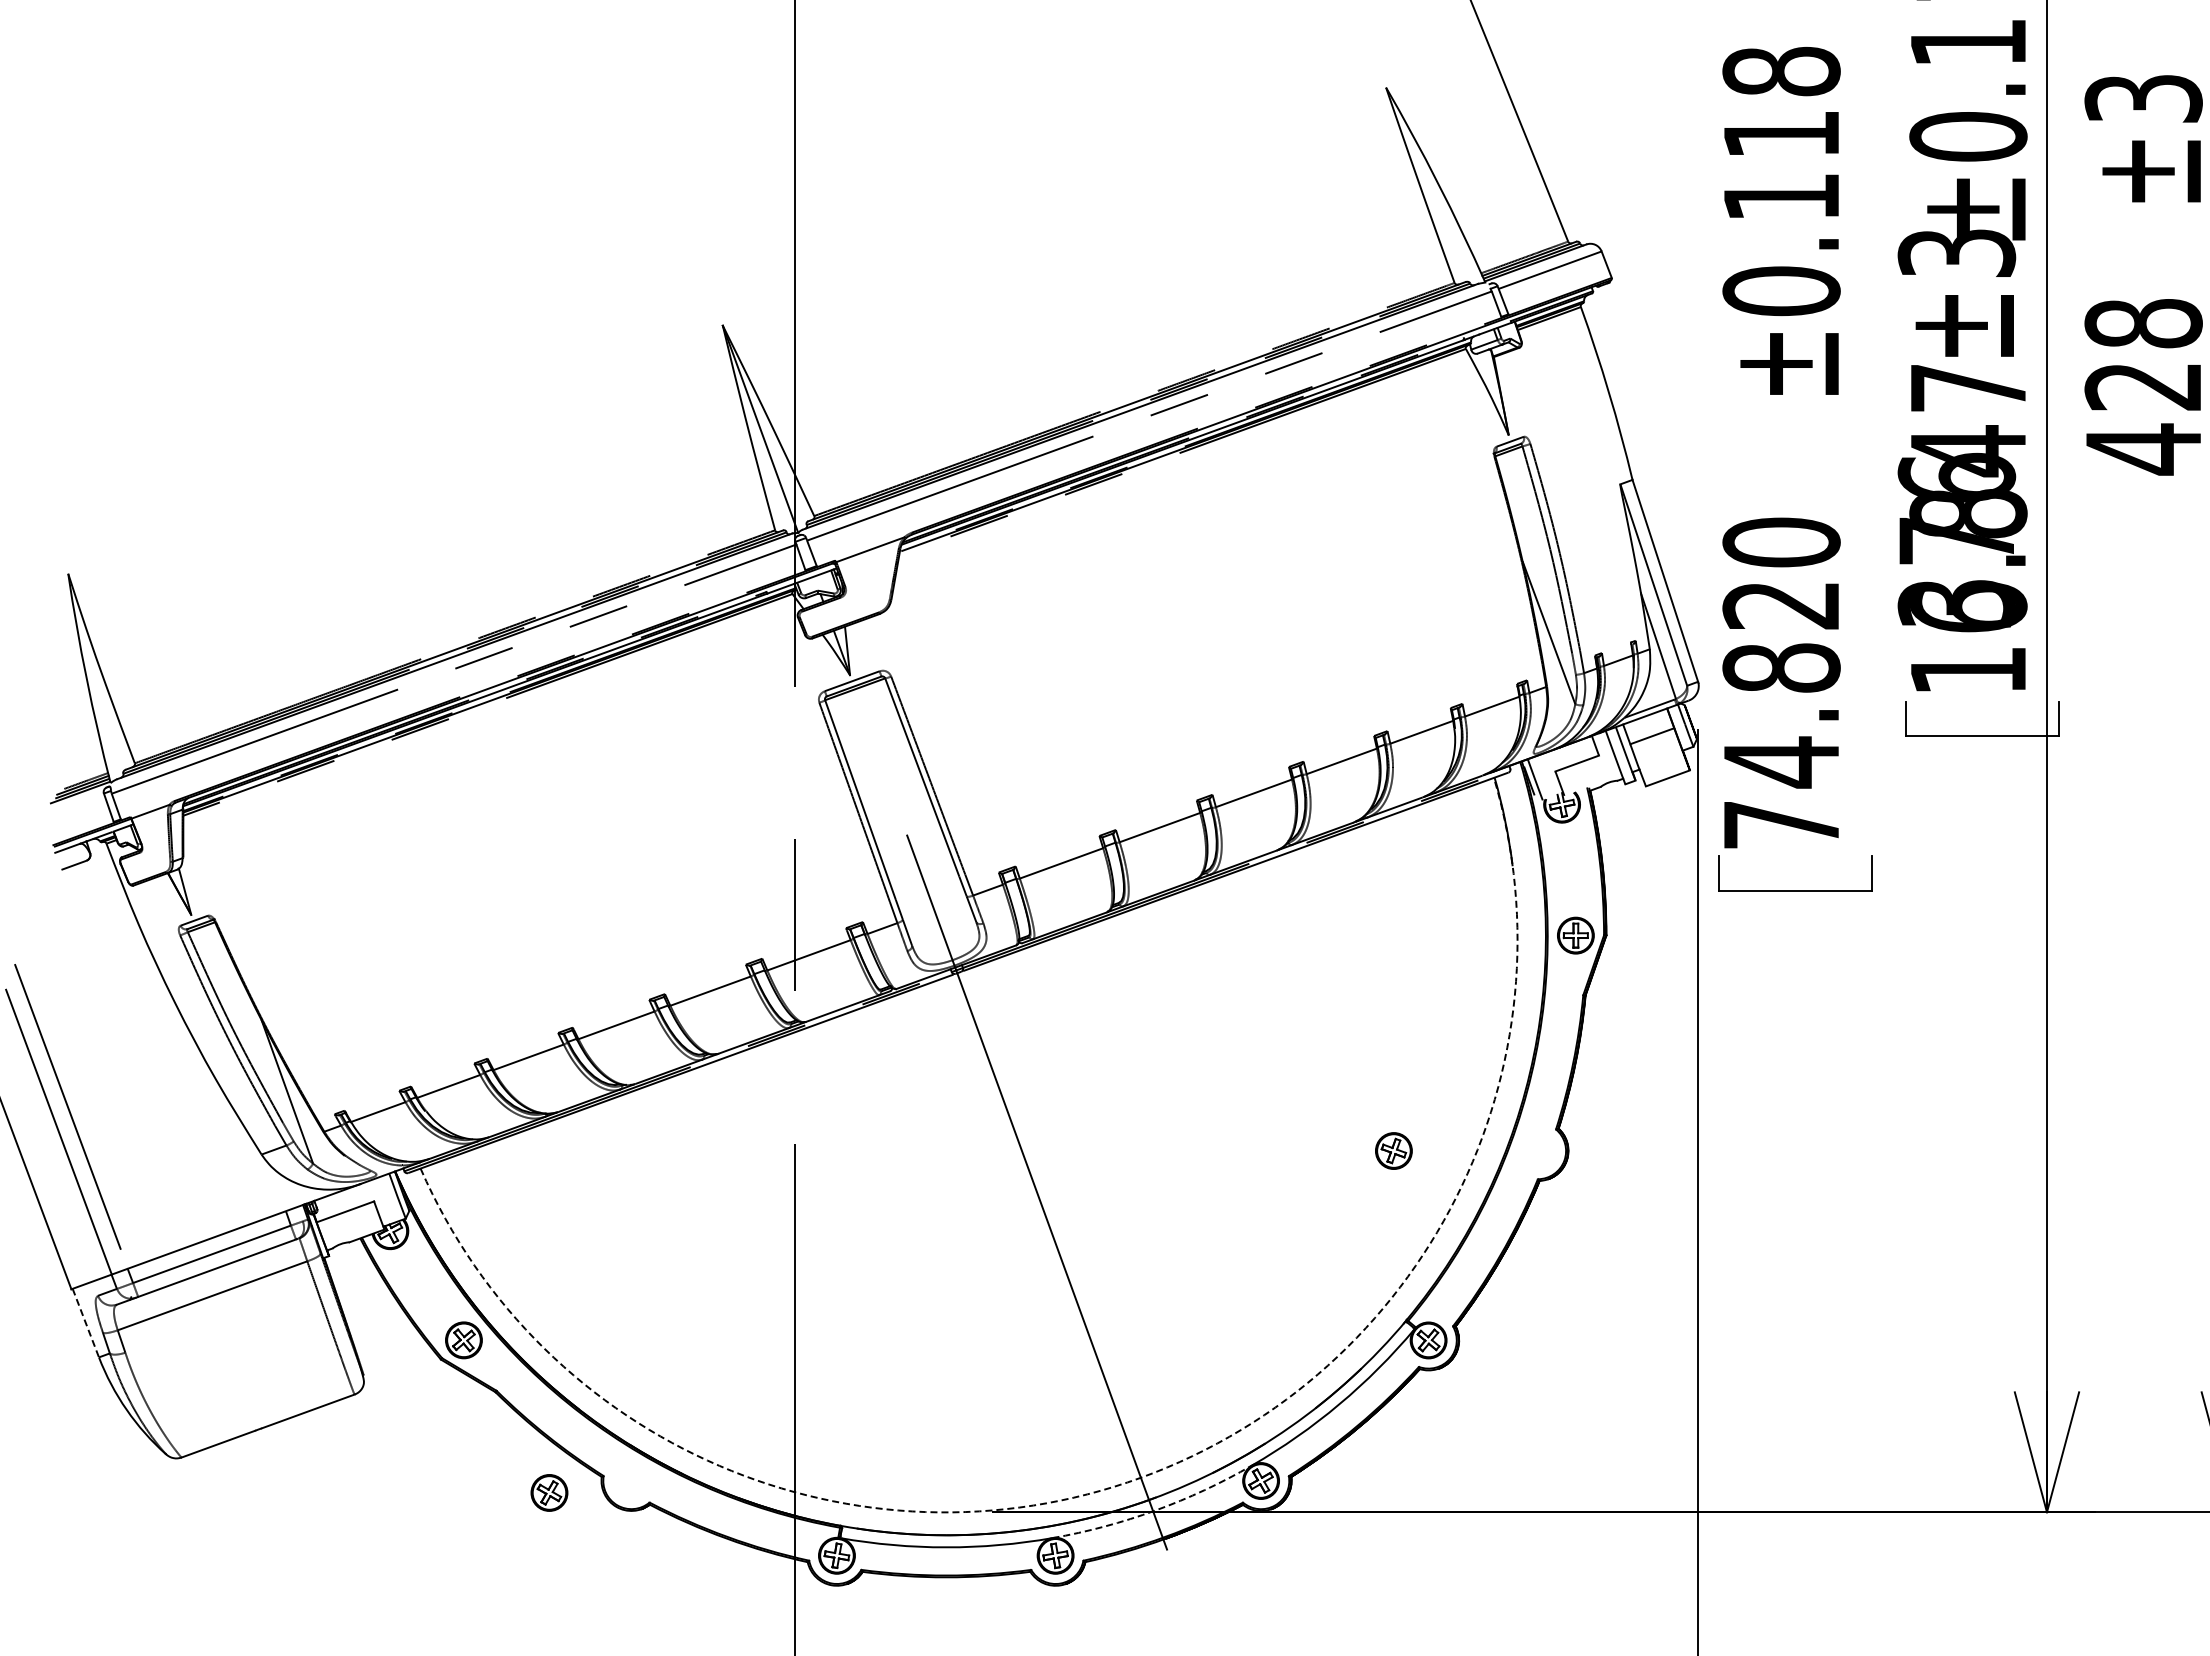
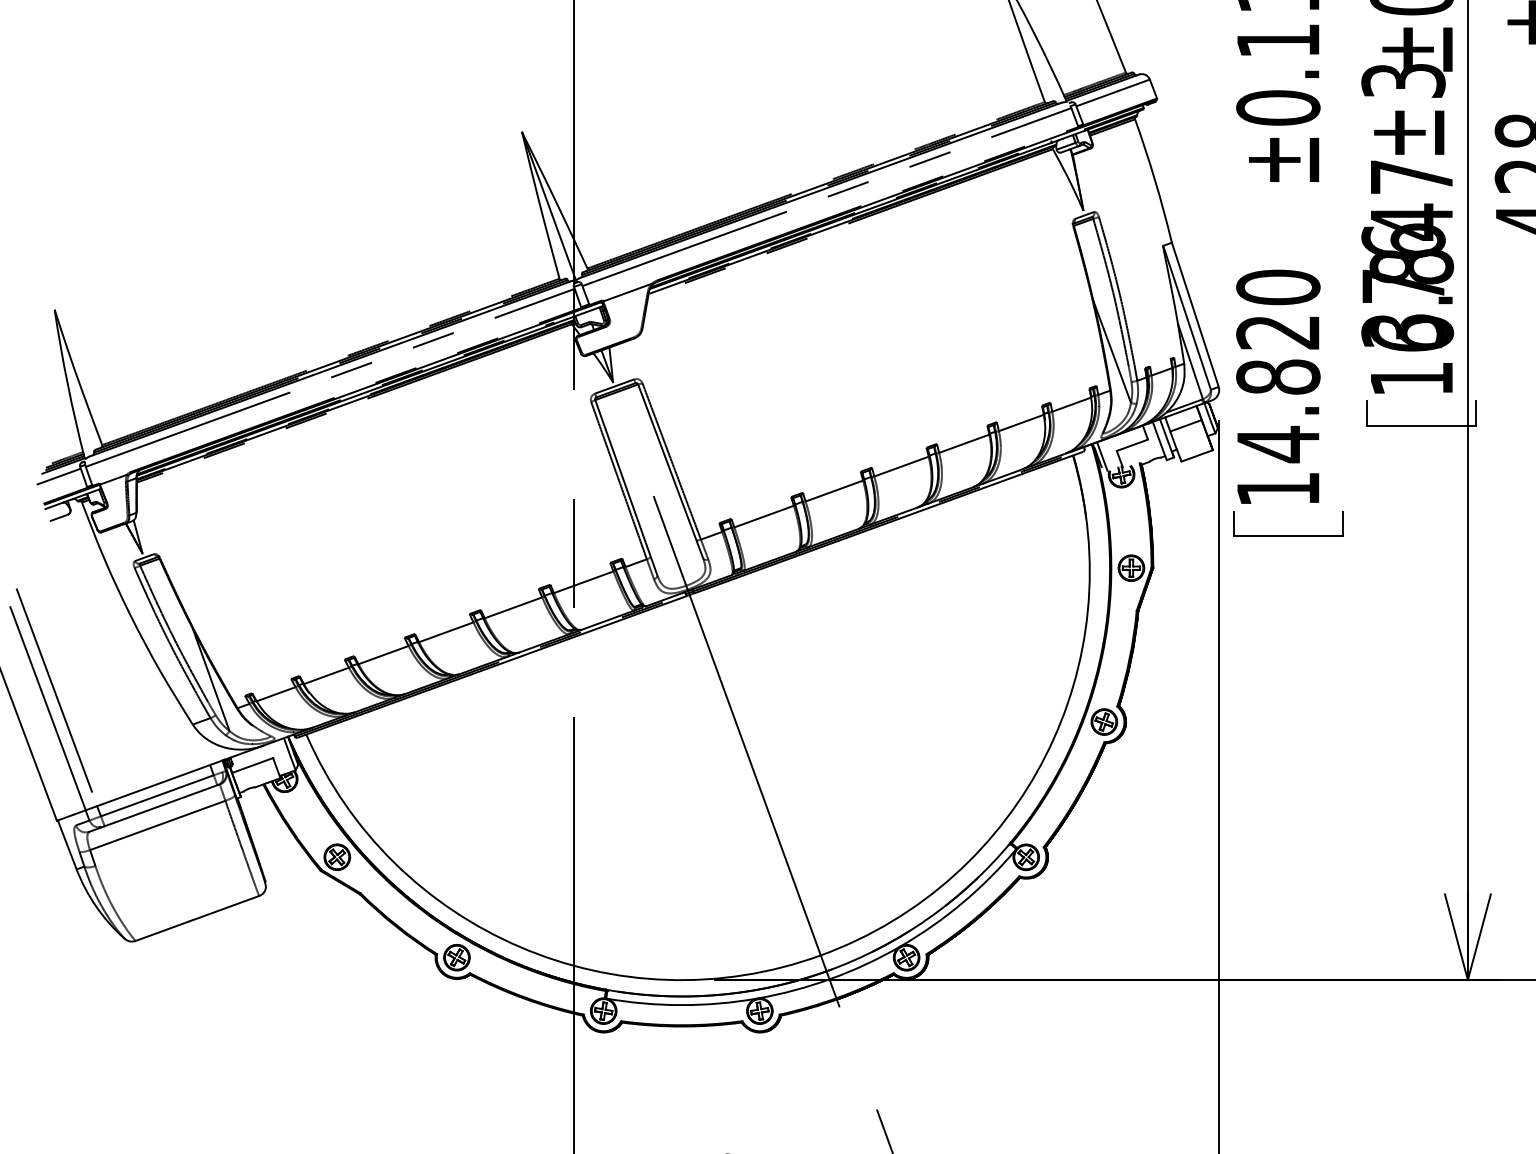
line: (73, 807) -> (58, 476), added
text: (1781, 825) -> (1278, 489), 74.820 -> 14.820
part: (1393, 1150) -> (1104, 721), moved
line: (85, 1323) -> (67, 845), dashed -> solid
arc: (1140, 1477) -> (820, 955), dashed -> solid
part: (549, 1492) -> (456, 957), moved
arc: (1155, 1510) -> (831, 978), dashed -> solid

